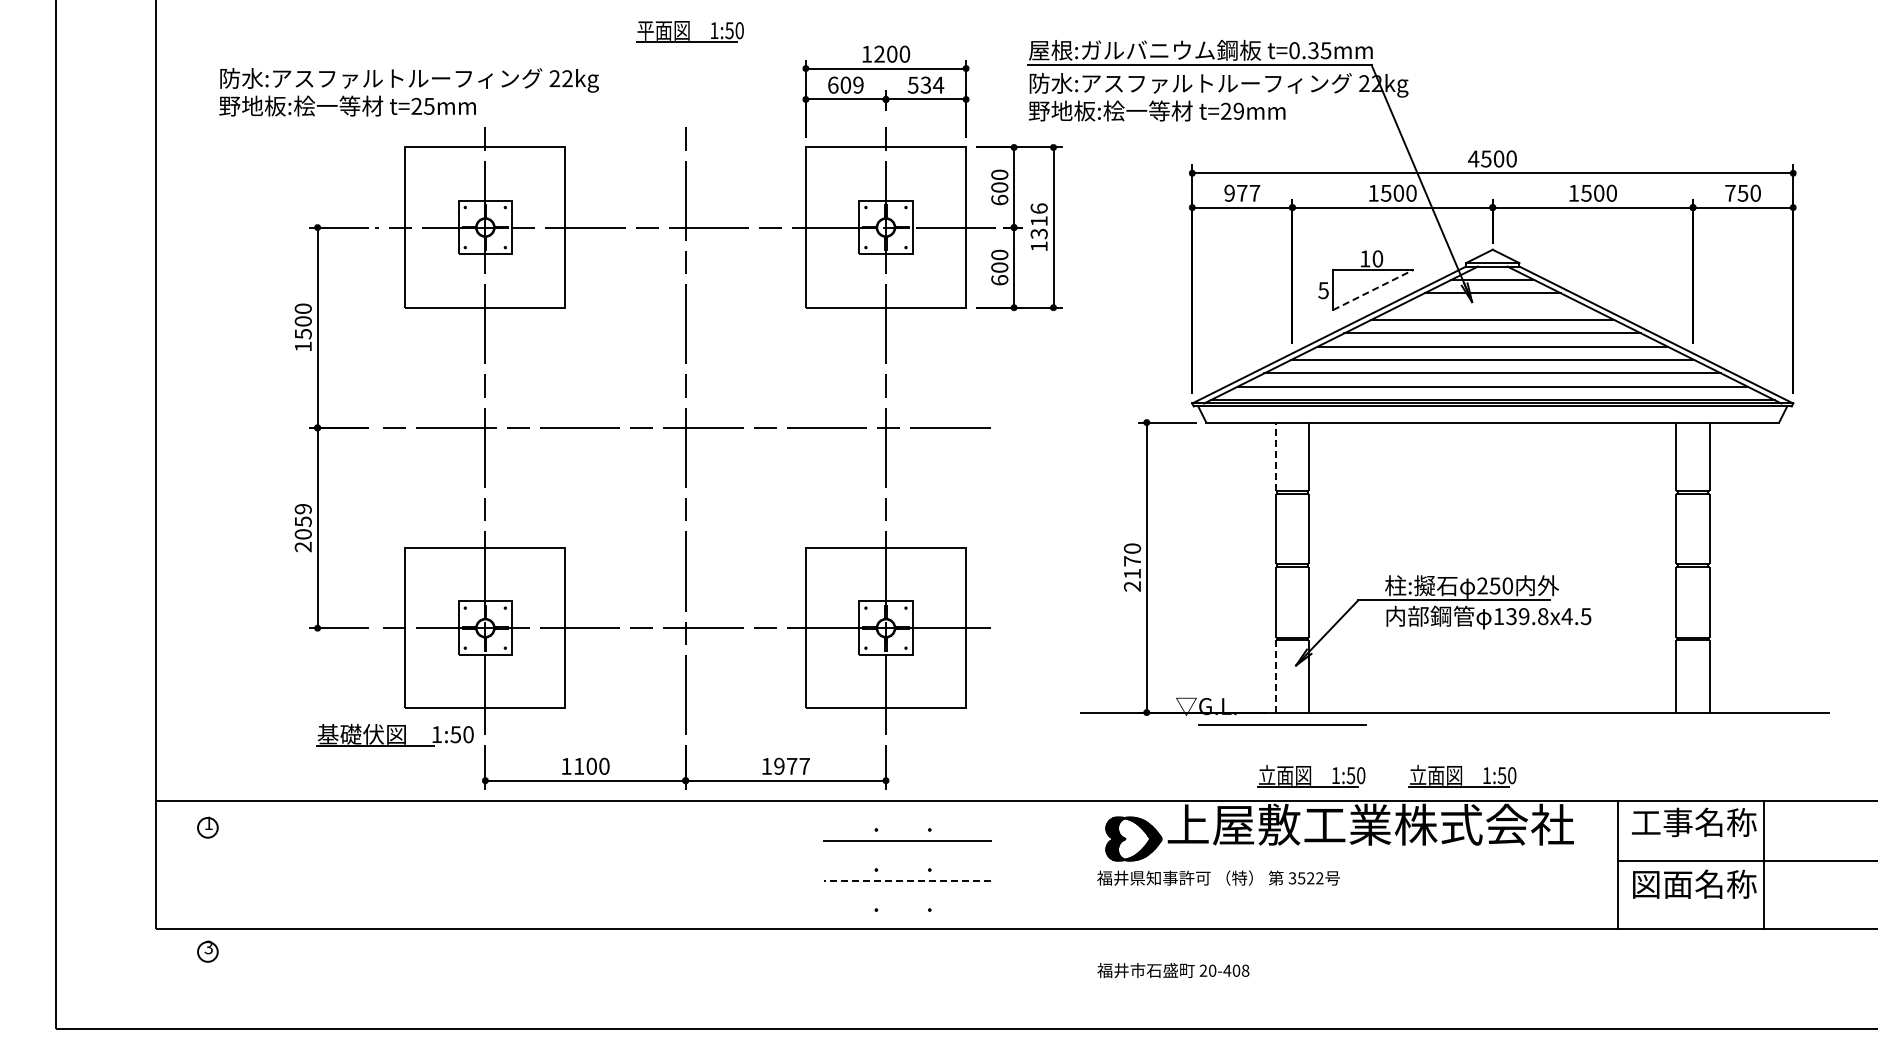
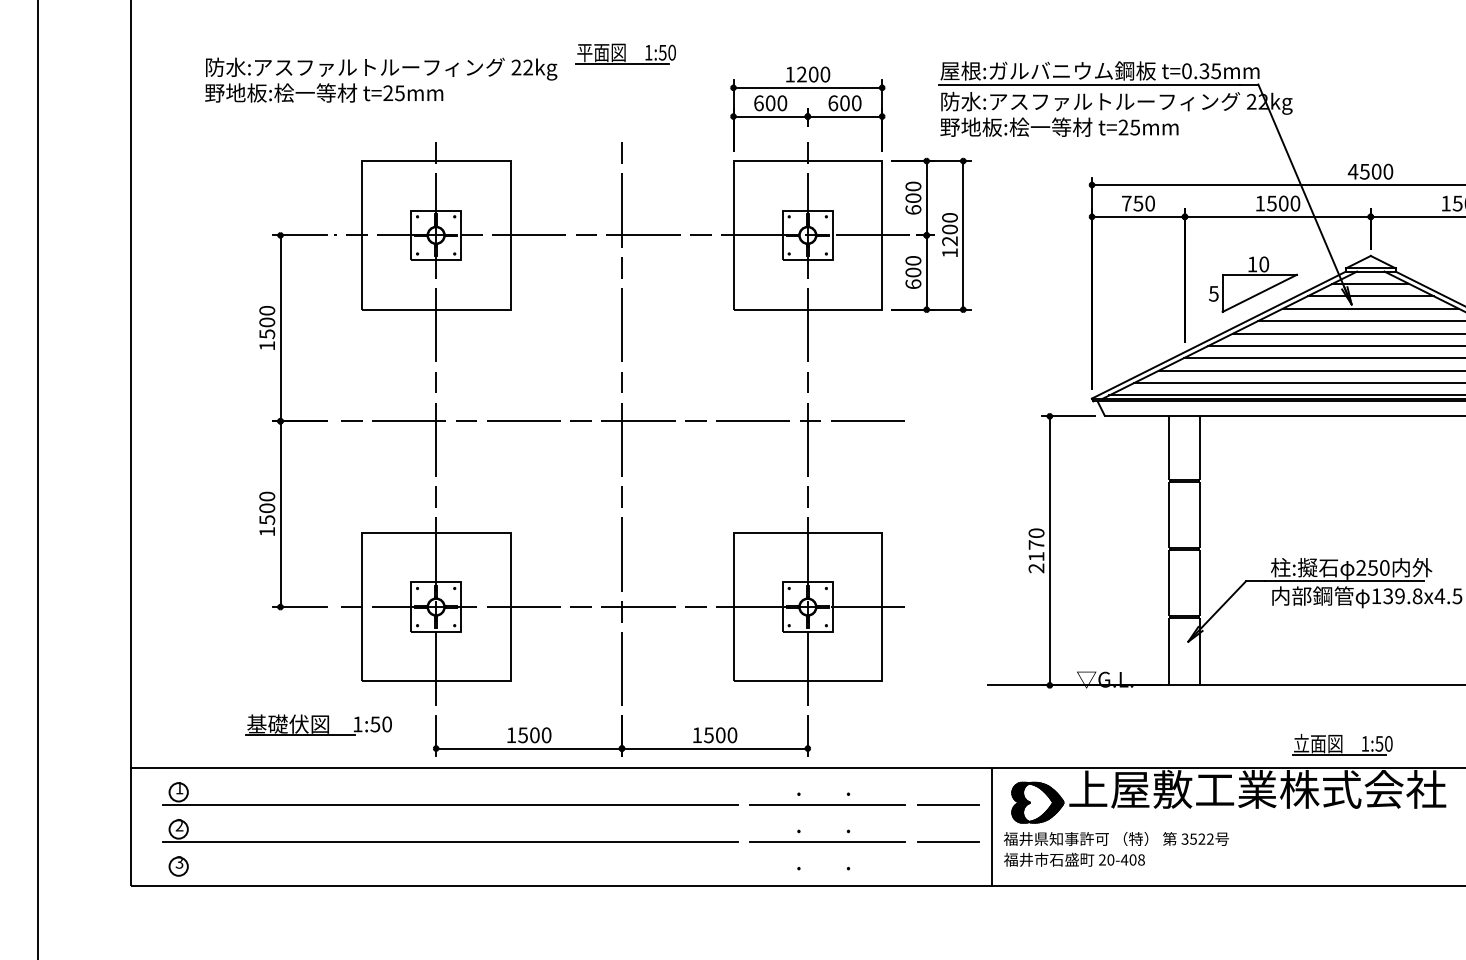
text: (858, 84) -> (782, 102), 609 -> 600
text: (926, 84) -> (845, 102), 534 -> 600
text: (408, 92) -> (380, 80), moved
text: (1238, 110) -> (1134, 126), t=29mm -> t=25mm
text: (1242, 192) -> (1138, 202), 977 -> 750
text: (1038, 221) -> (949, 229), 1316 -> 1200
line: (1373, 290) -> (1260, 293), dashed -> solid
line: (1492, 306) -> (1370, 308), added
line: (1275, 456) -> (1169, 447), dashed -> solid
text: (302, 527) -> (266, 513), 2059 -> 1500
line: (1275, 676) -> (1169, 651), dashed -> solid
line: (1282, 724) -> (1175, 696), removed
part: (394, 735) -> (318, 725), moved
text: (791, 765) -> (720, 734), 1977 -> 1500
text: (578, 766) -> (522, 735), 1100 -> 1500
part: (1311, 776) -> (1202, 744), removed
line: (500, 841) -> (450, 804), added
line: (1037, 841) -> (948, 804), added
line: (1084, 864) -> (992, 826), added
part: (500, 880) -> (450, 841), added
line: (1037, 880) -> (948, 841), added
line: (906, 881) -> (826, 842), dashed -> solid
part: (207, 951) -> (178, 866), moved
text: (1173, 970) -> (1074, 859), moved

